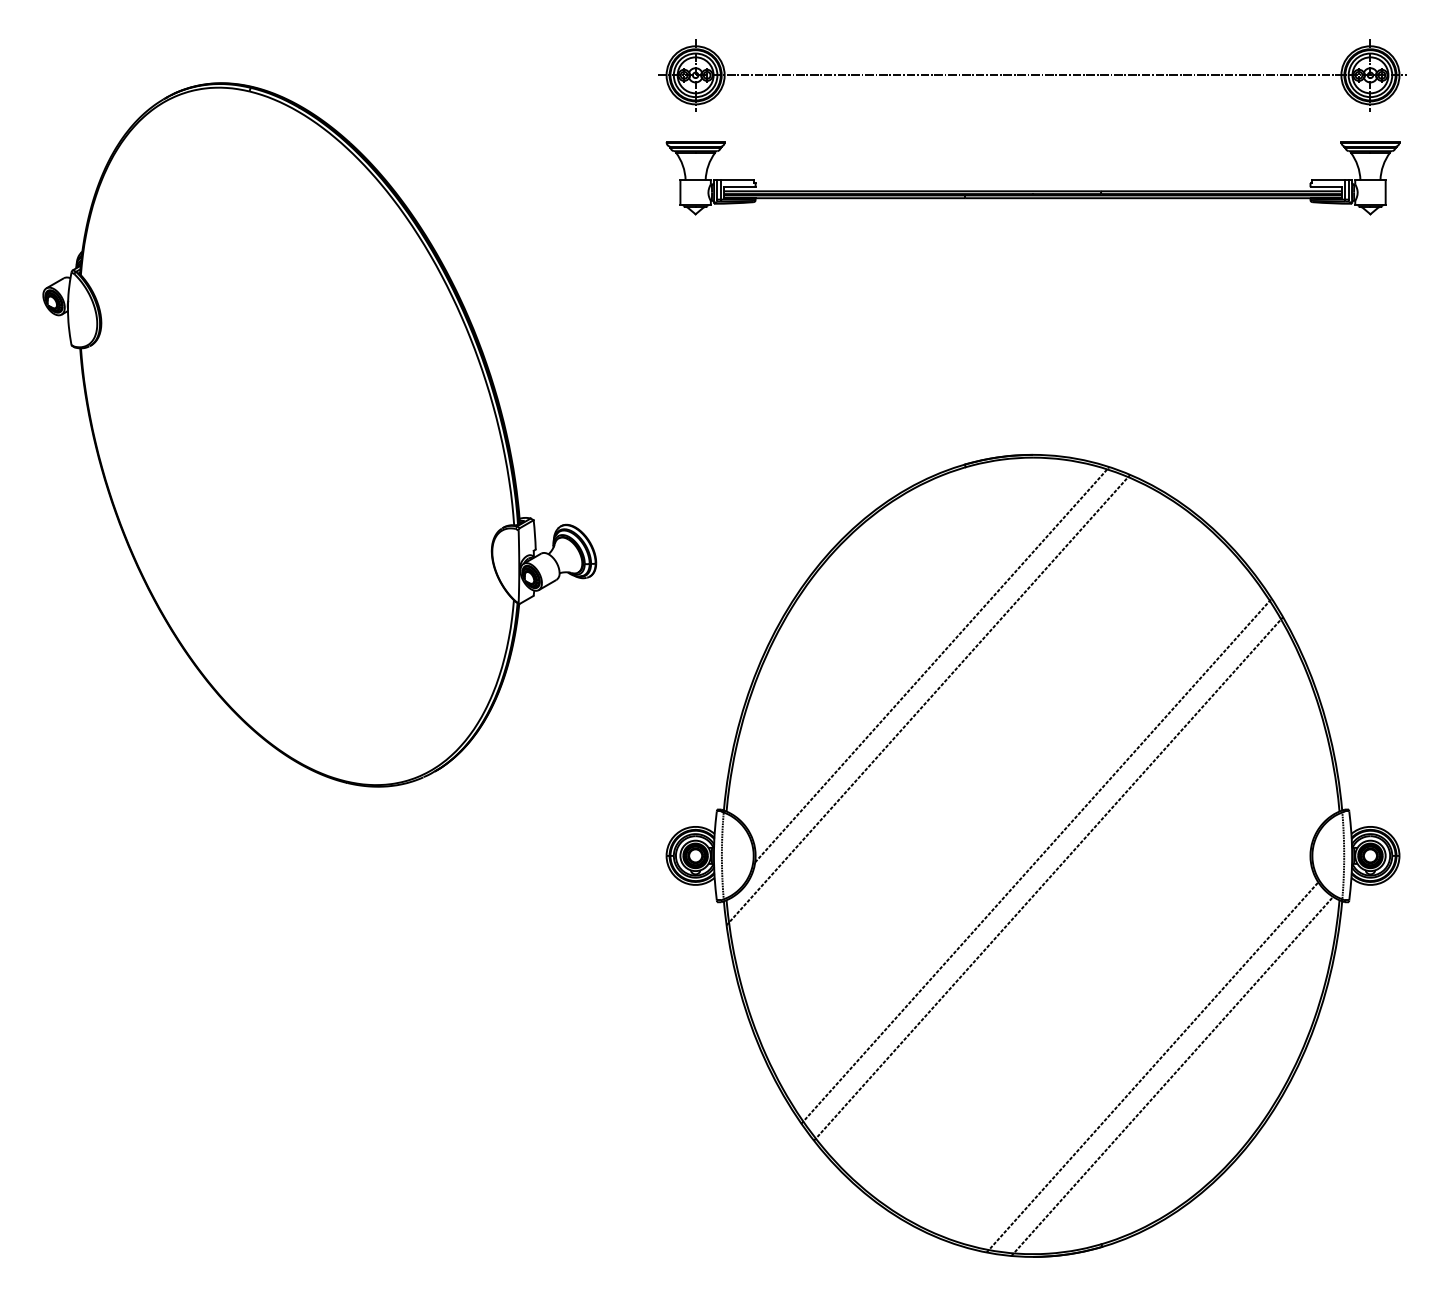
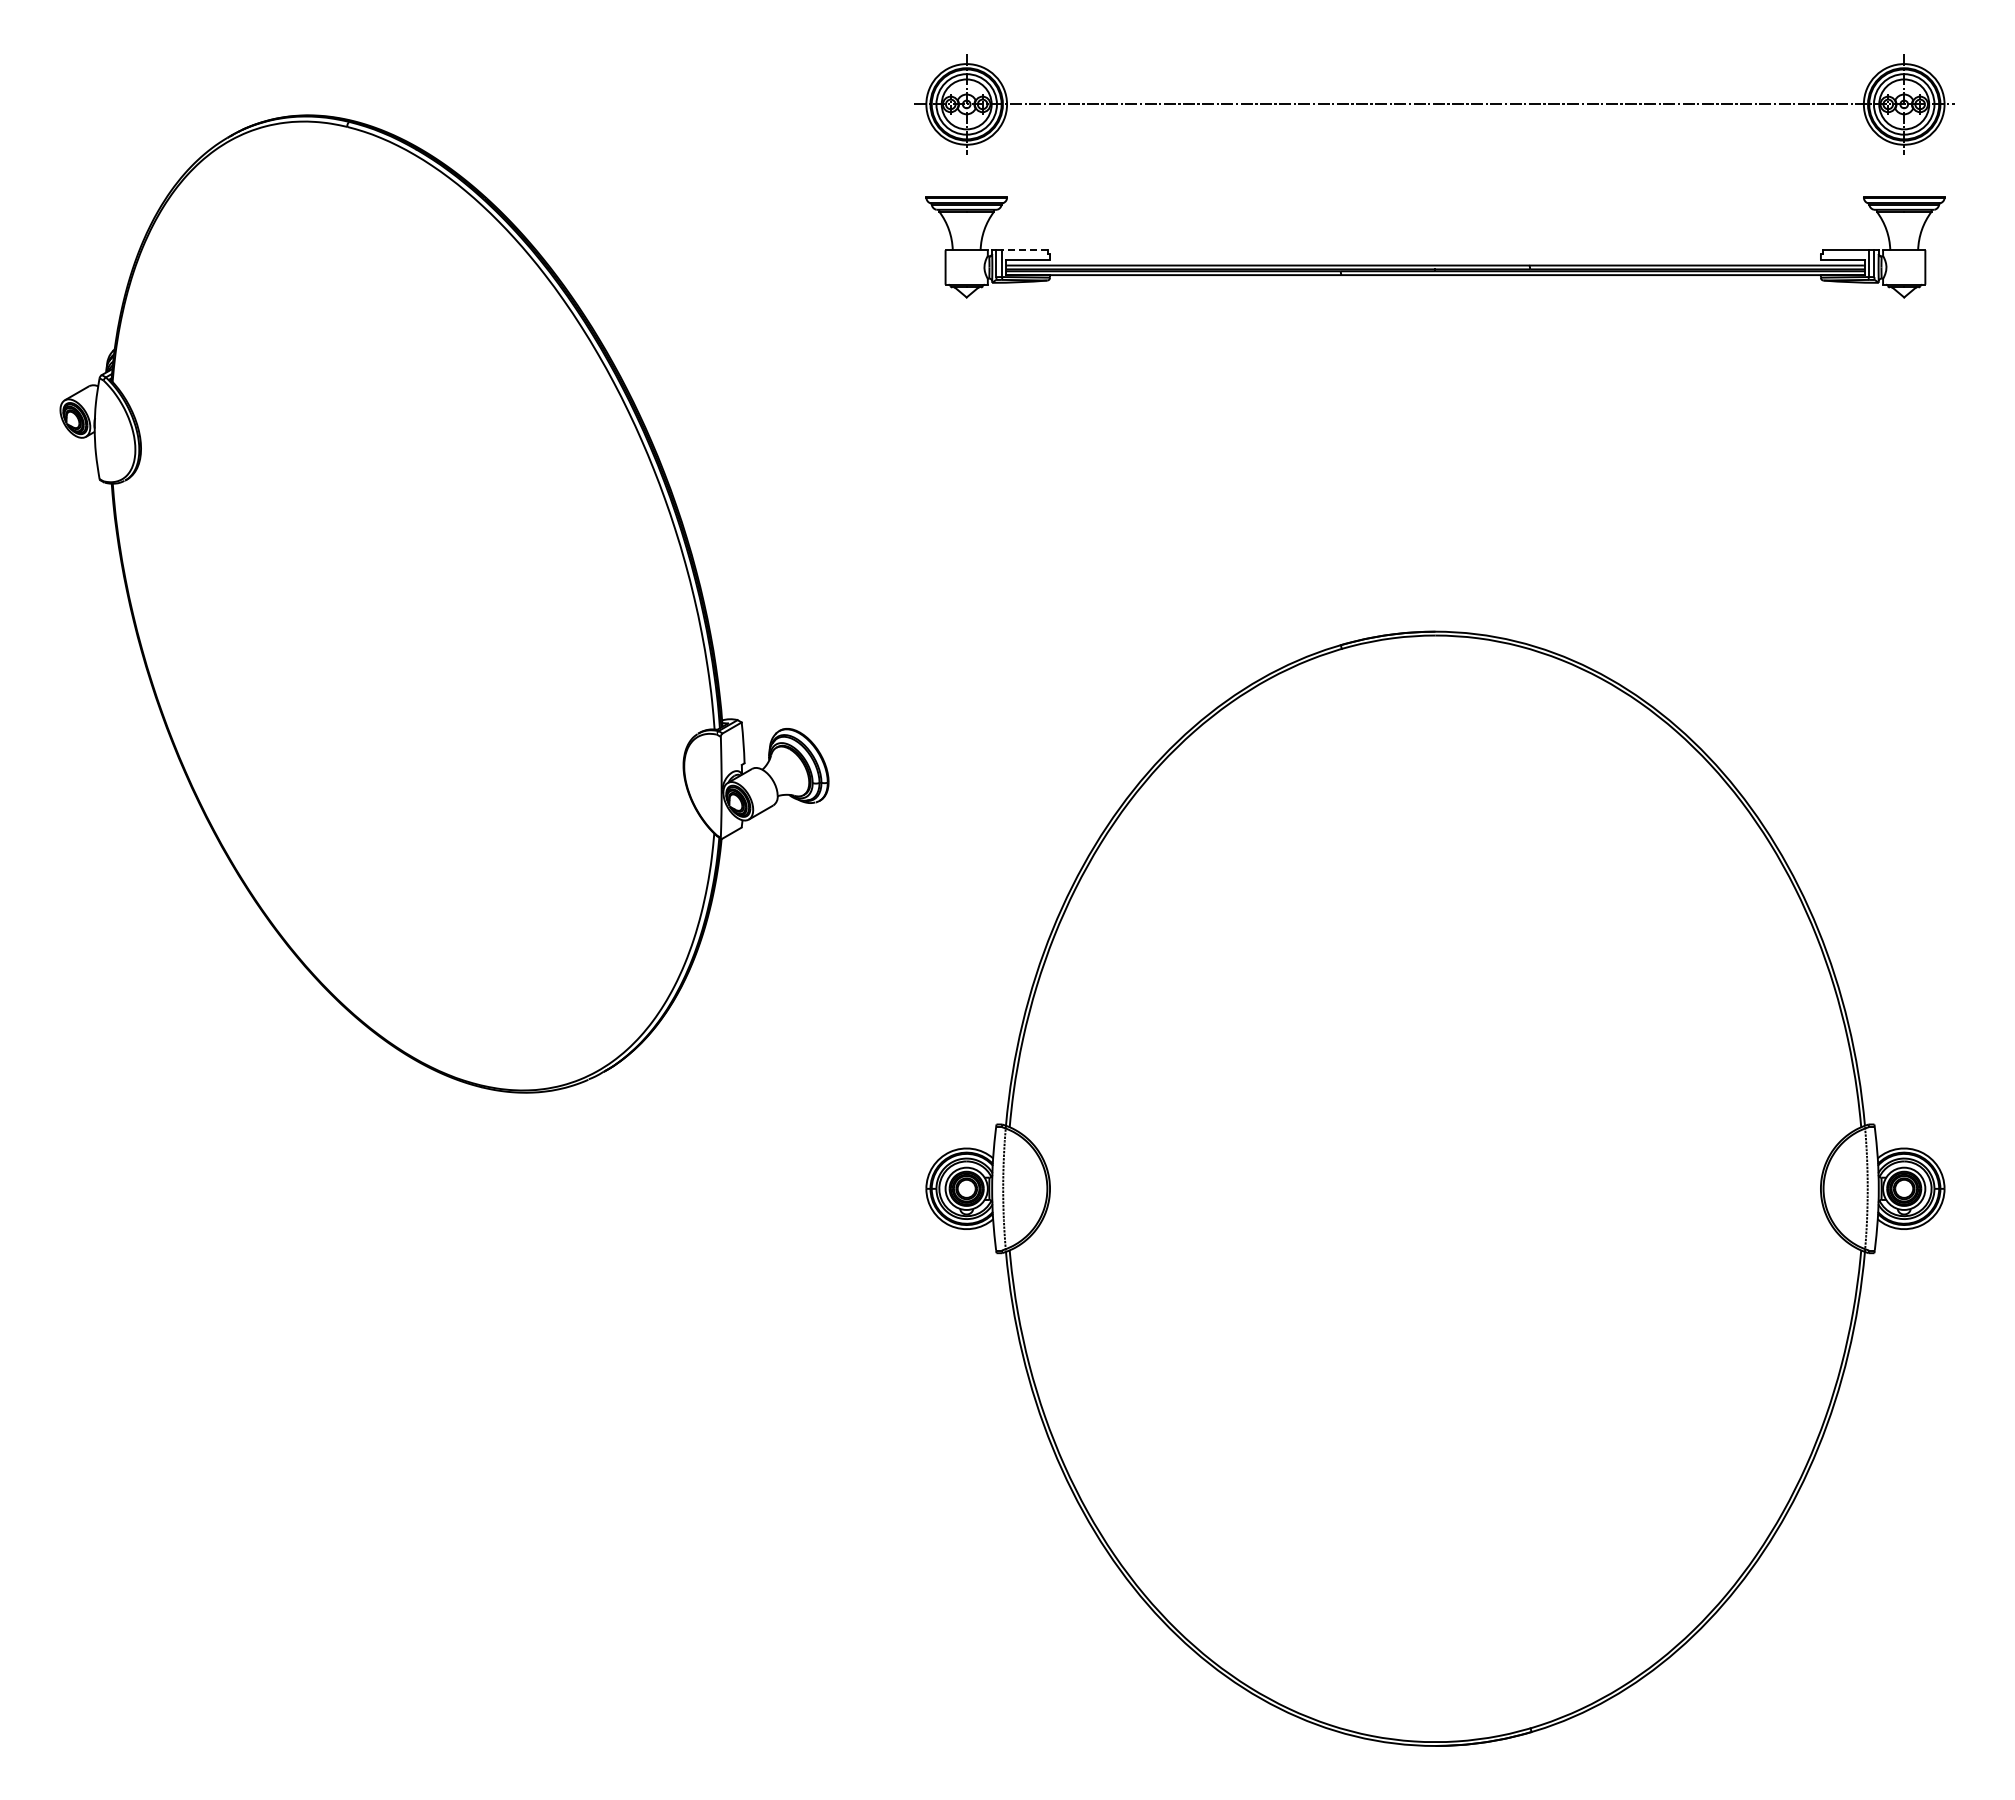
line: (737, 180) -> (1025, 250), solid -> dashed
line: (932, 664) -> (1295, 922), removed
line: (927, 700) -> (1289, 972), removed
line: (1036, 860) -> (1440, 1195), removed
line: (1048, 878) -> (1456, 1220), removed
line: (1152, 1067) -> (1601, 1482), removed
line: (1171, 1075) -> (1628, 1494), removed

